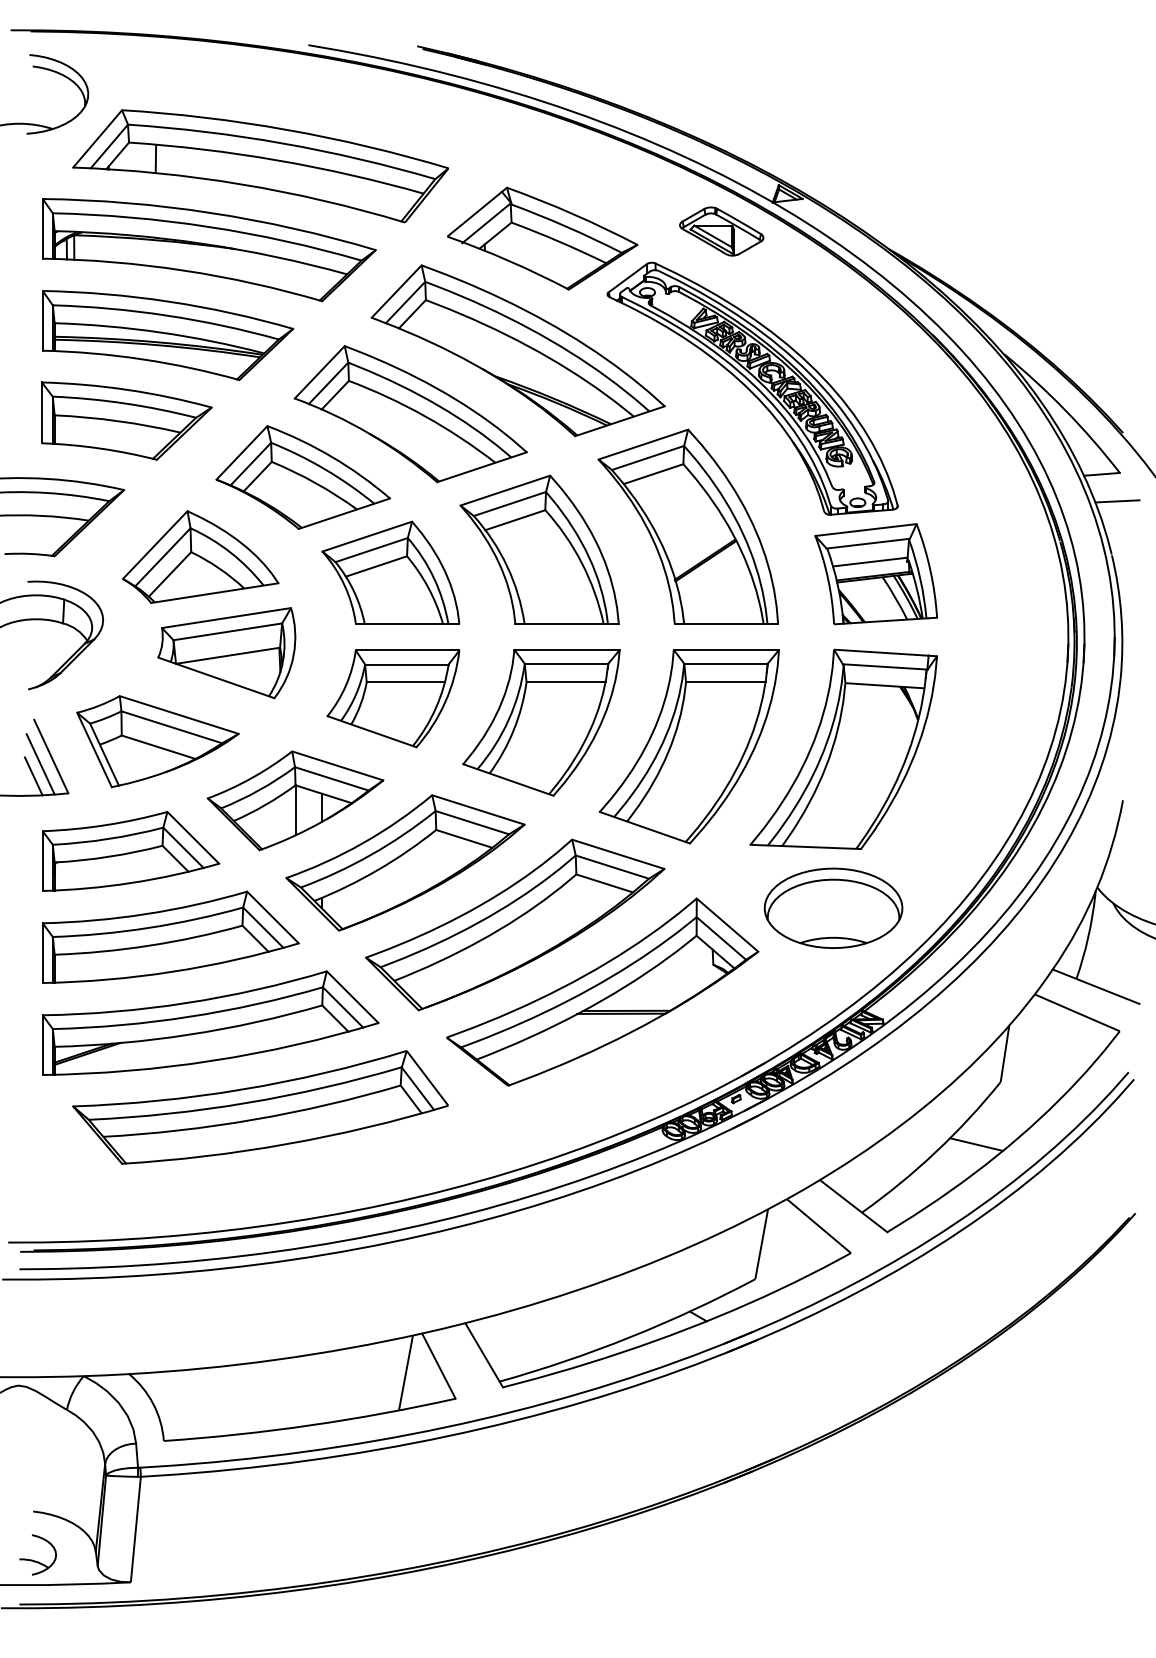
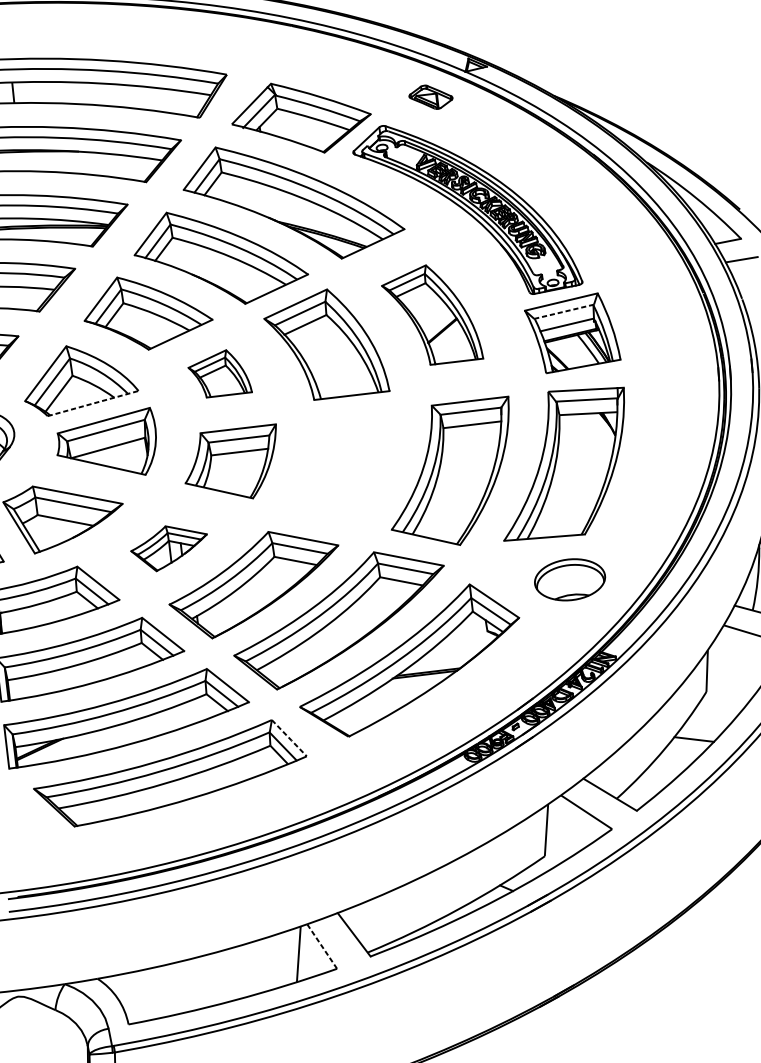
part: (721, 231) -> (430, 97), size x0.7
part: (687, 526) -> (431, 314), size x0.7
line: (868, 543) -> (564, 311), solid -> dashed
part: (390, 572) -> (219, 373), size x0.6
line: (215, 593) -> (93, 403), solid -> dashed
part: (541, 722) -> (341, 469), removed
part: (295, 800) -> (169, 547), size x0.6
part: (833, 907) -> (569, 579), size x0.7
line: (428, 1079) -> (290, 738), solid -> dashed
line: (438, 1366) -> (321, 946), solid -> dashed

